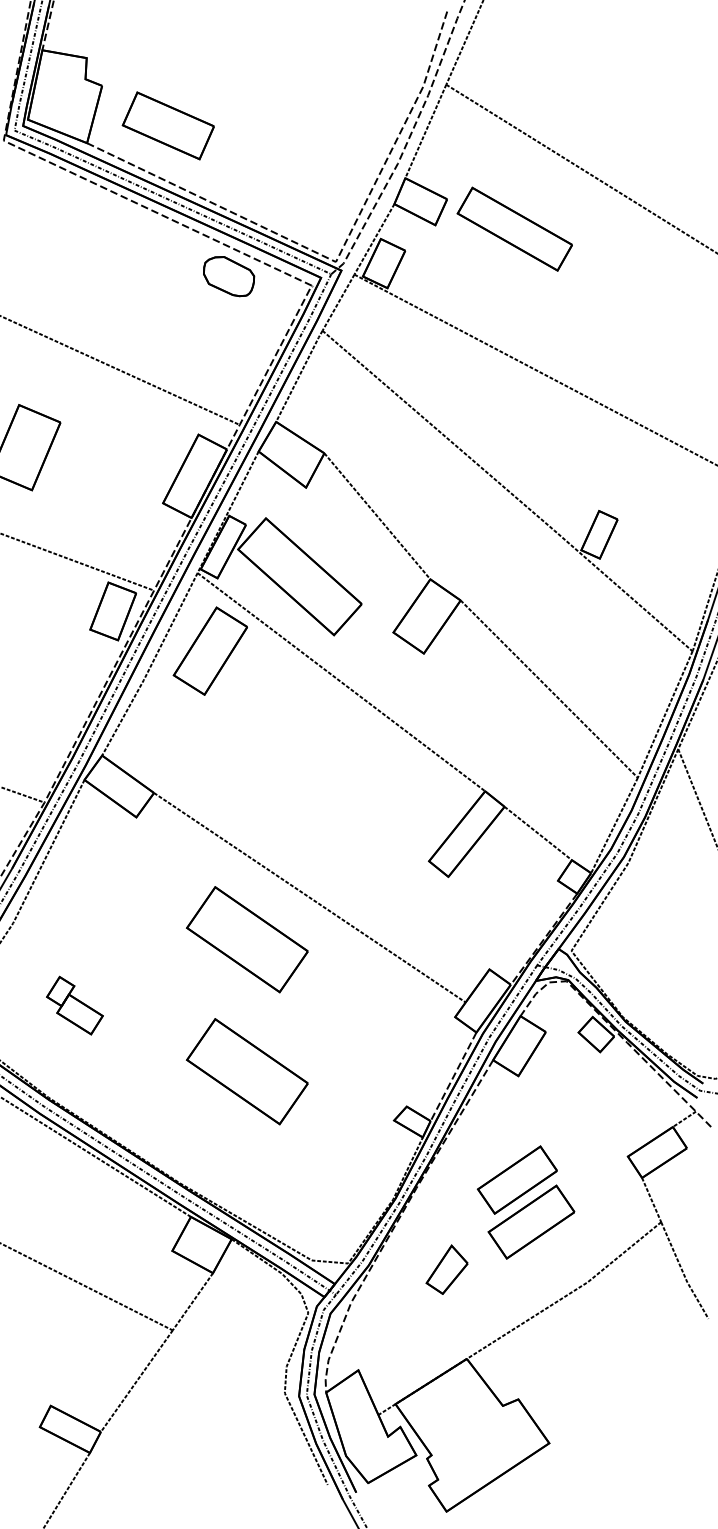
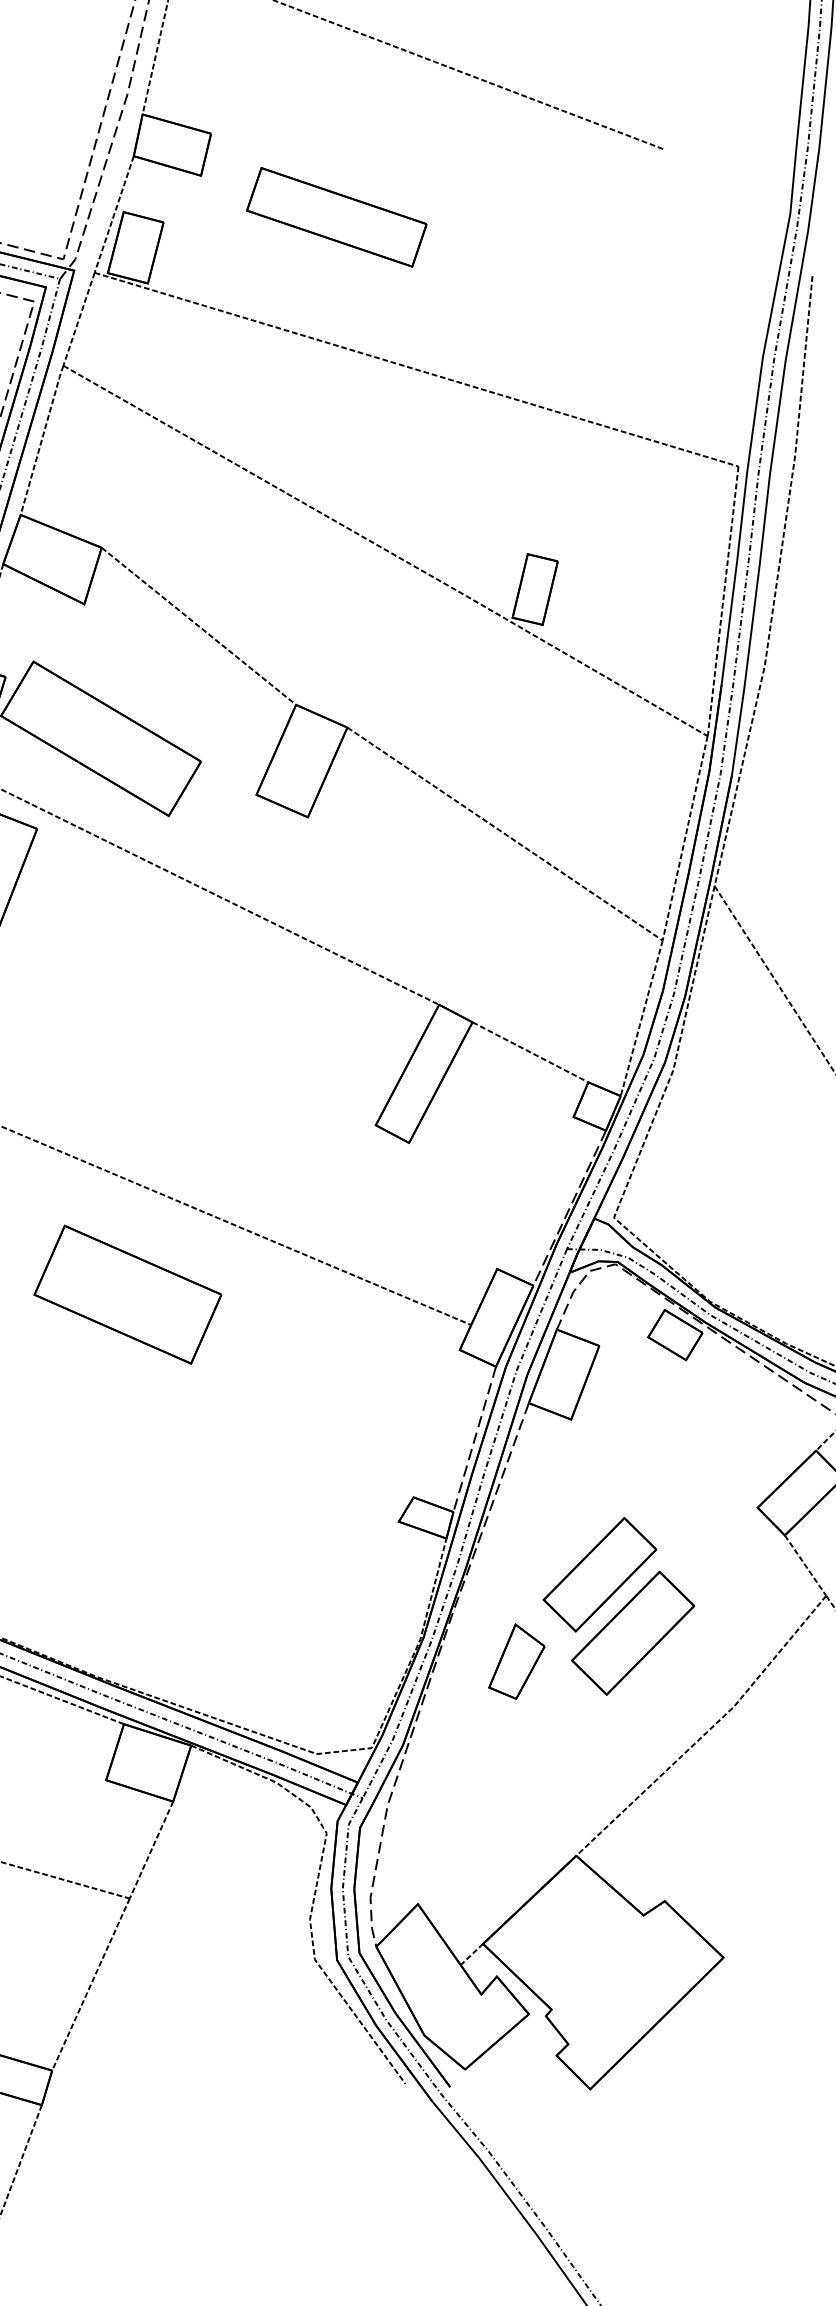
part: (514, 228) -> (335, 216), moved
part: (247, 1071) -> (166, 1491), removed
part: (446, 1269) -> (514, 1661), moved

